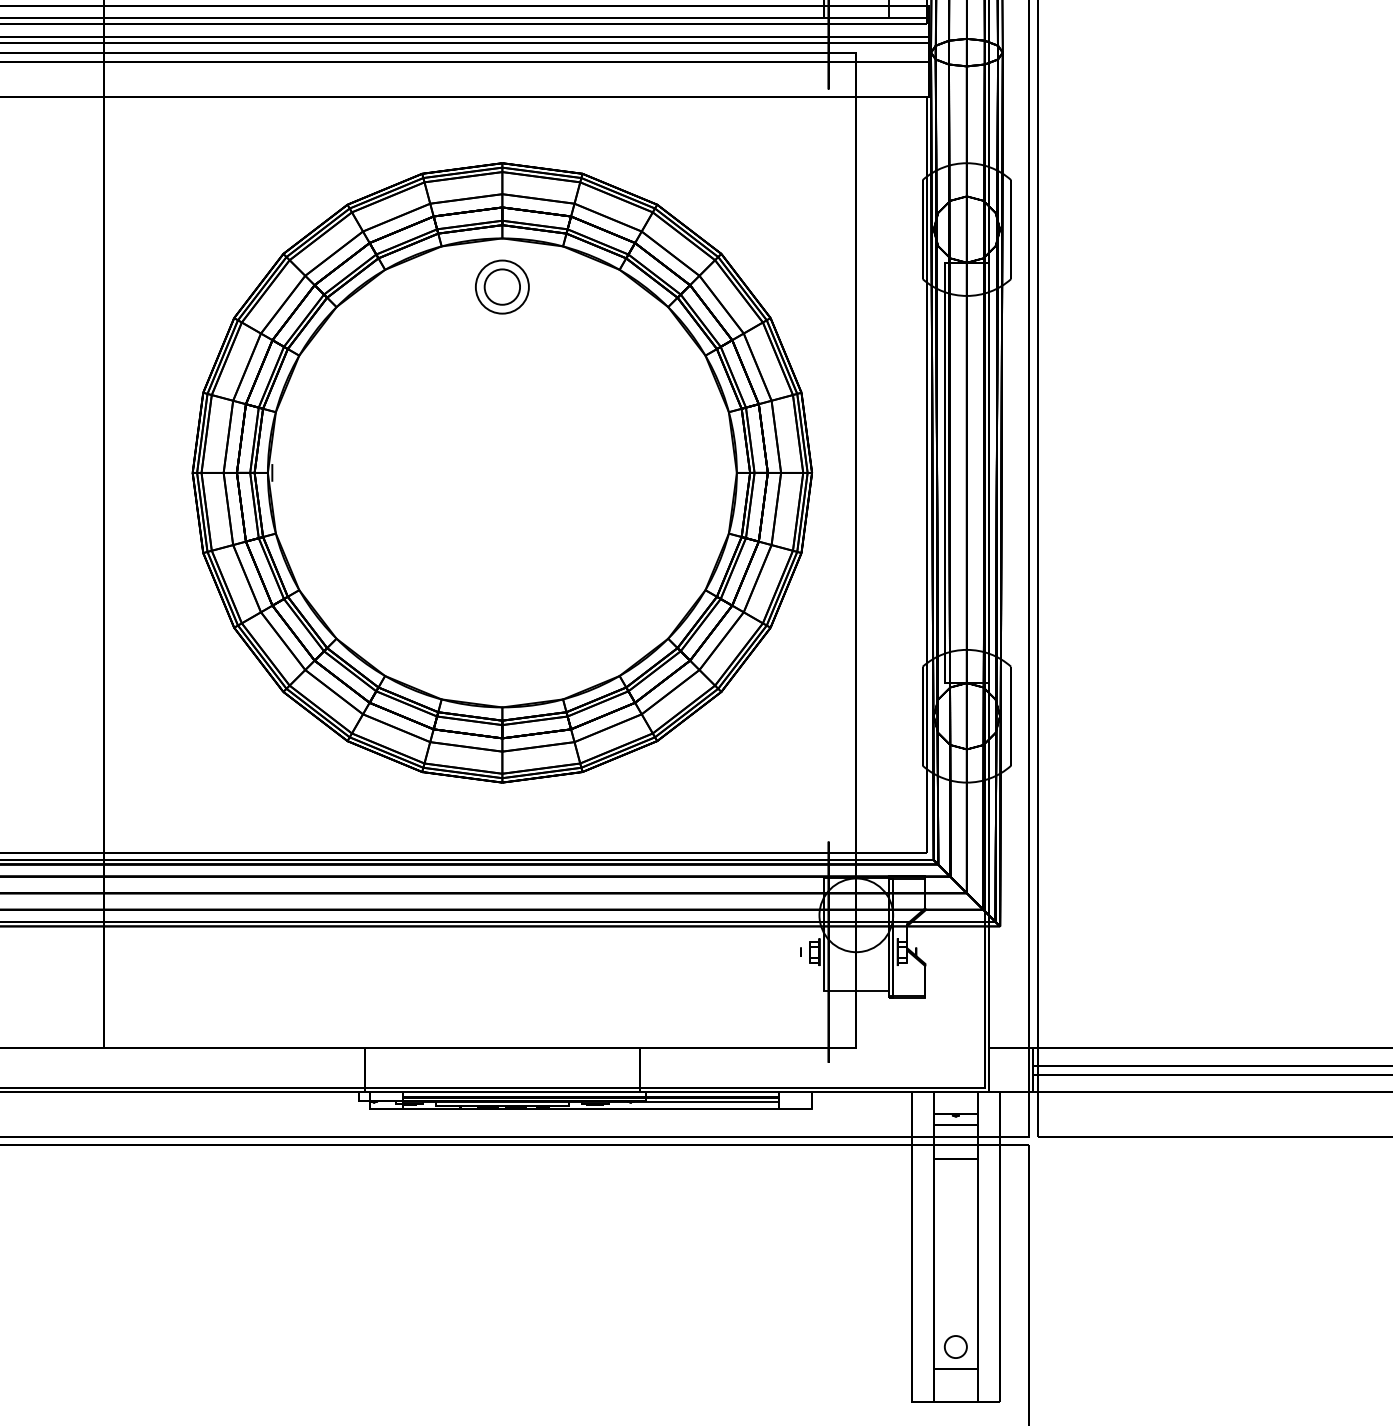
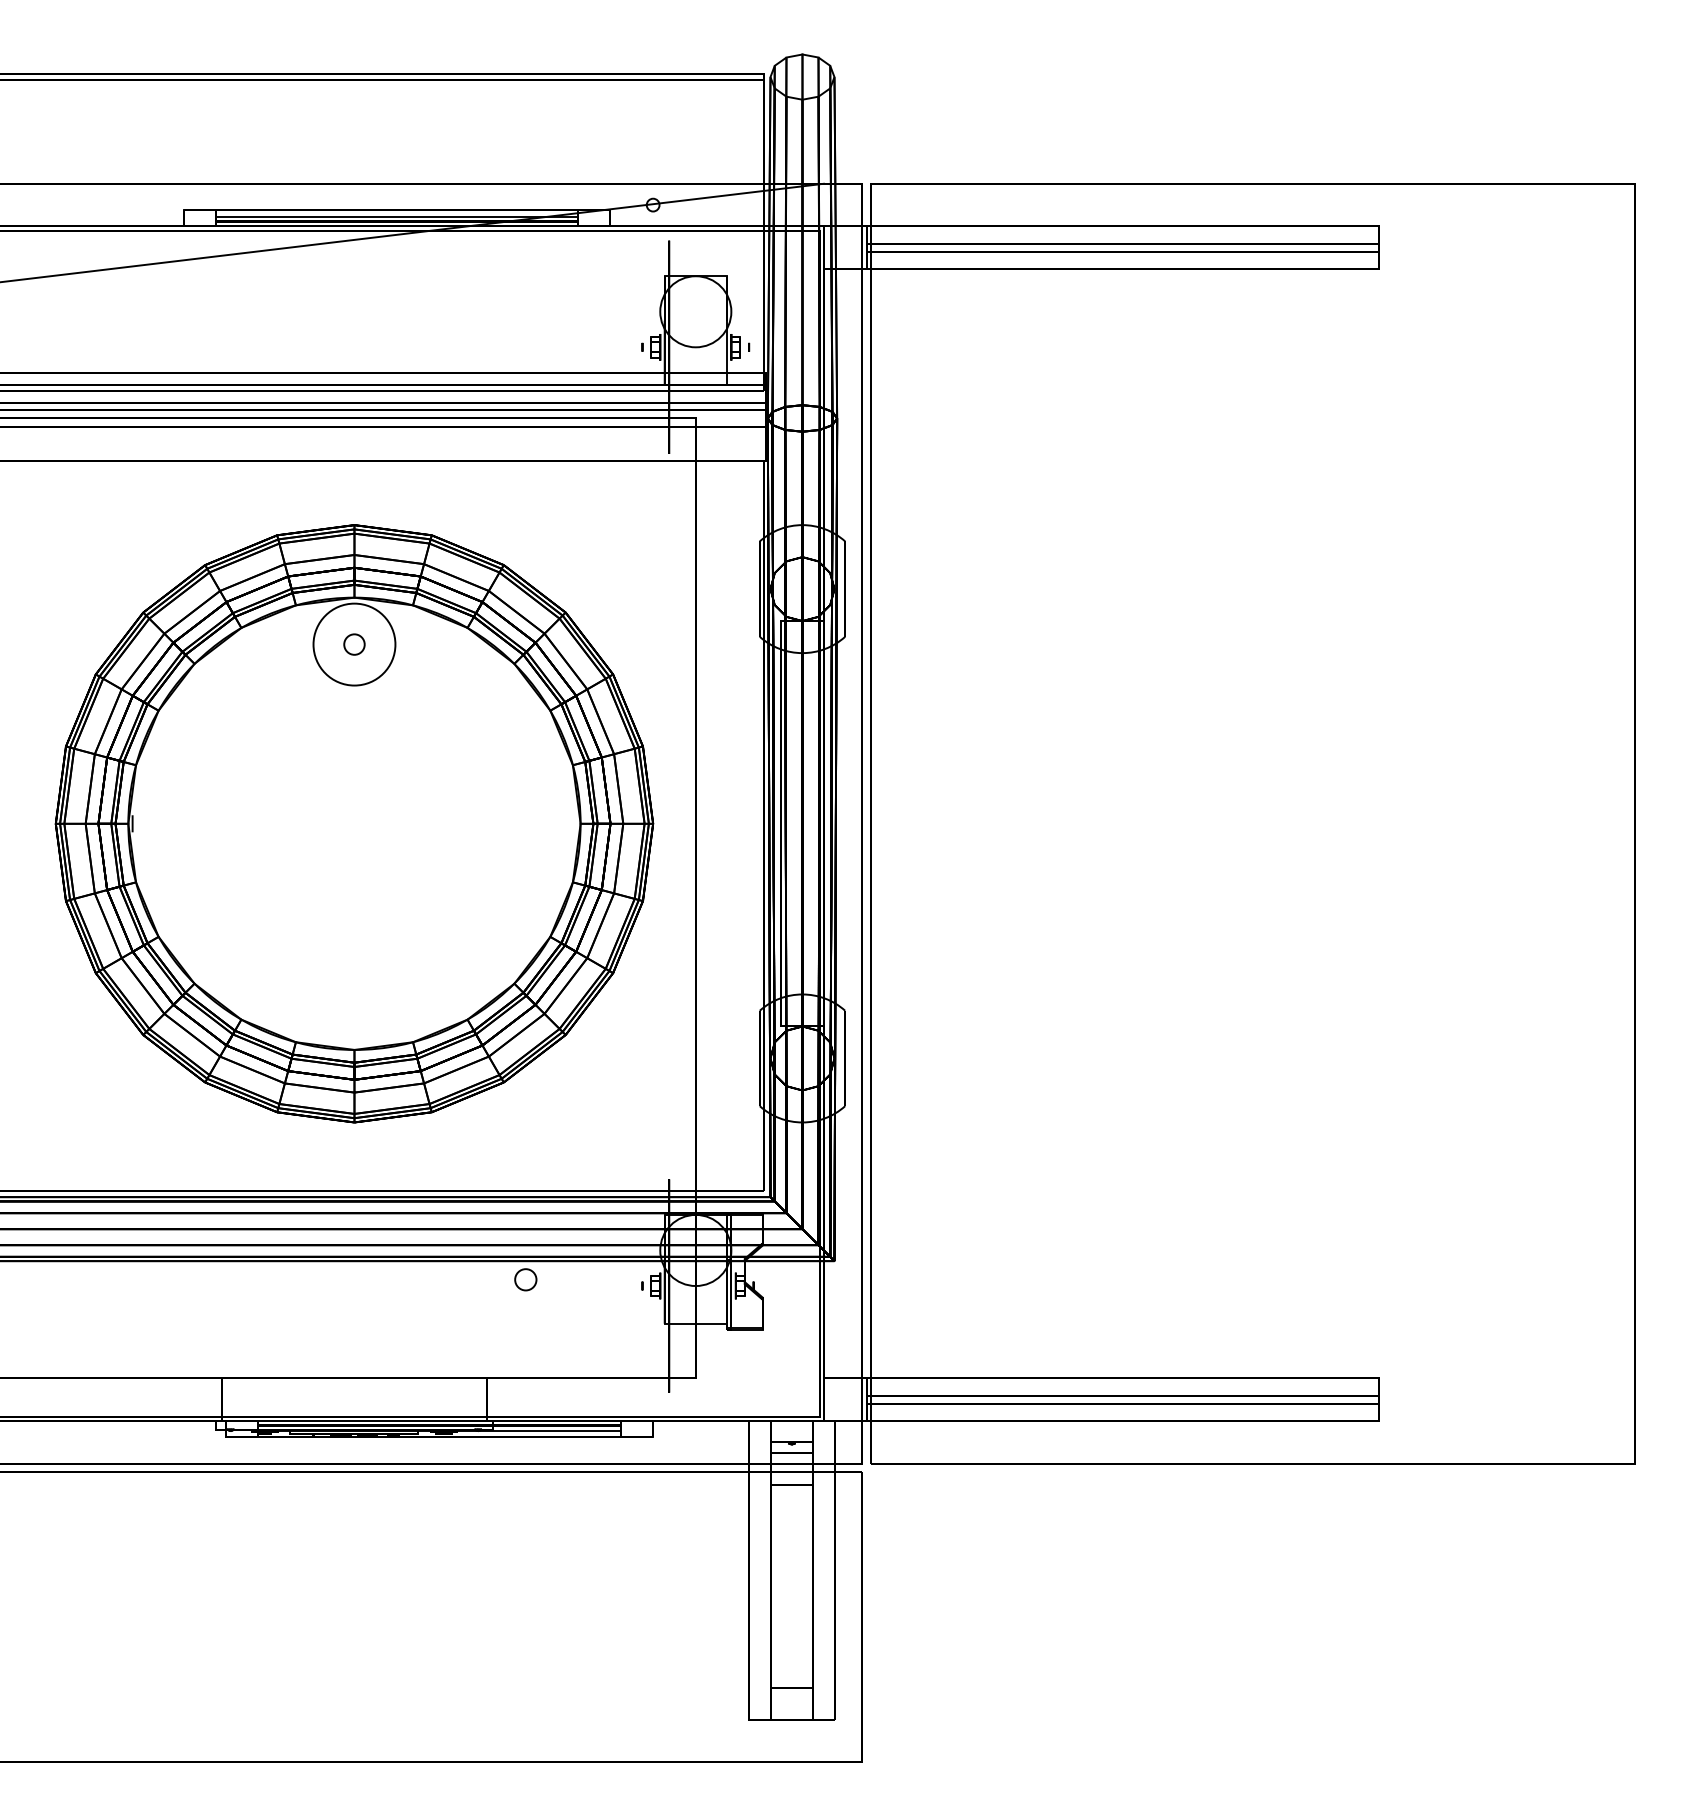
circle: (502, 287) -> (354, 644), size x0.6
circle: (502, 287) -> (354, 644), size x1.6
circle: (955, 1346) -> (525, 1279), moved

